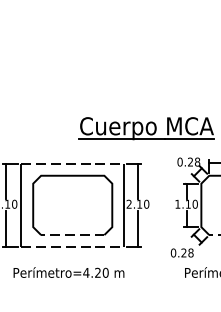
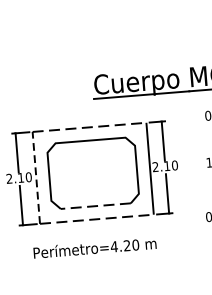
line: (21, 205) -> (36, 177), solid -> dashed

